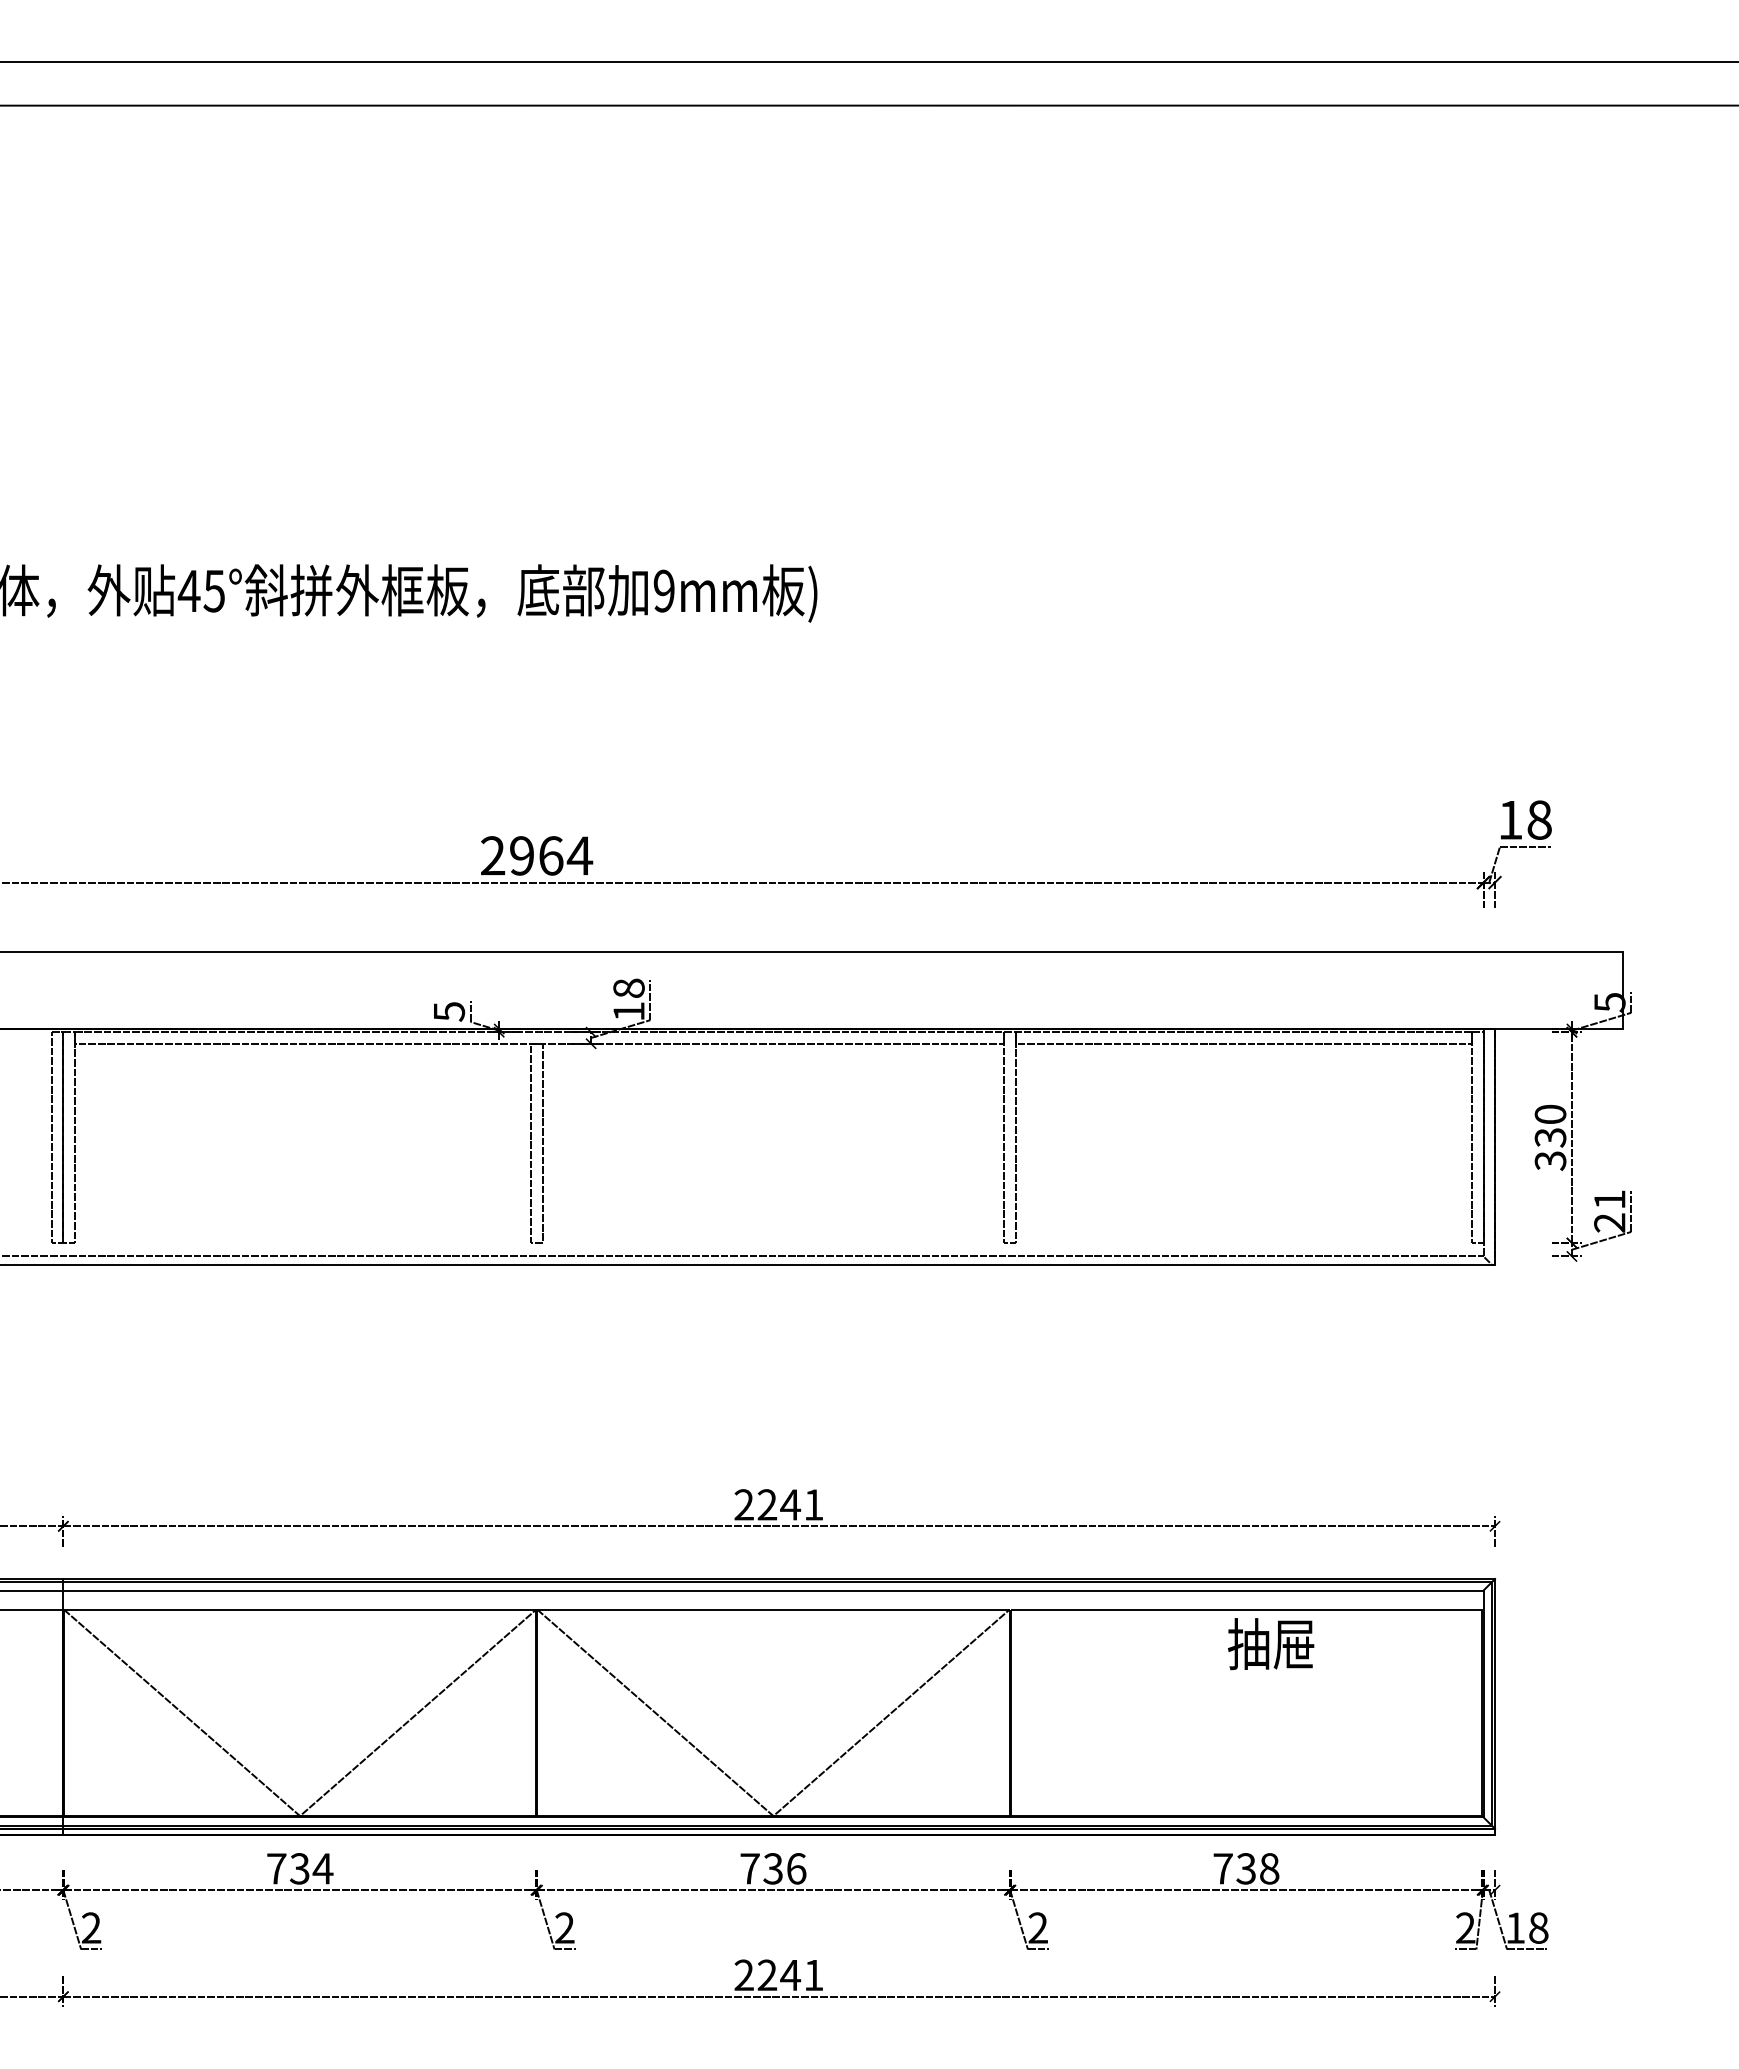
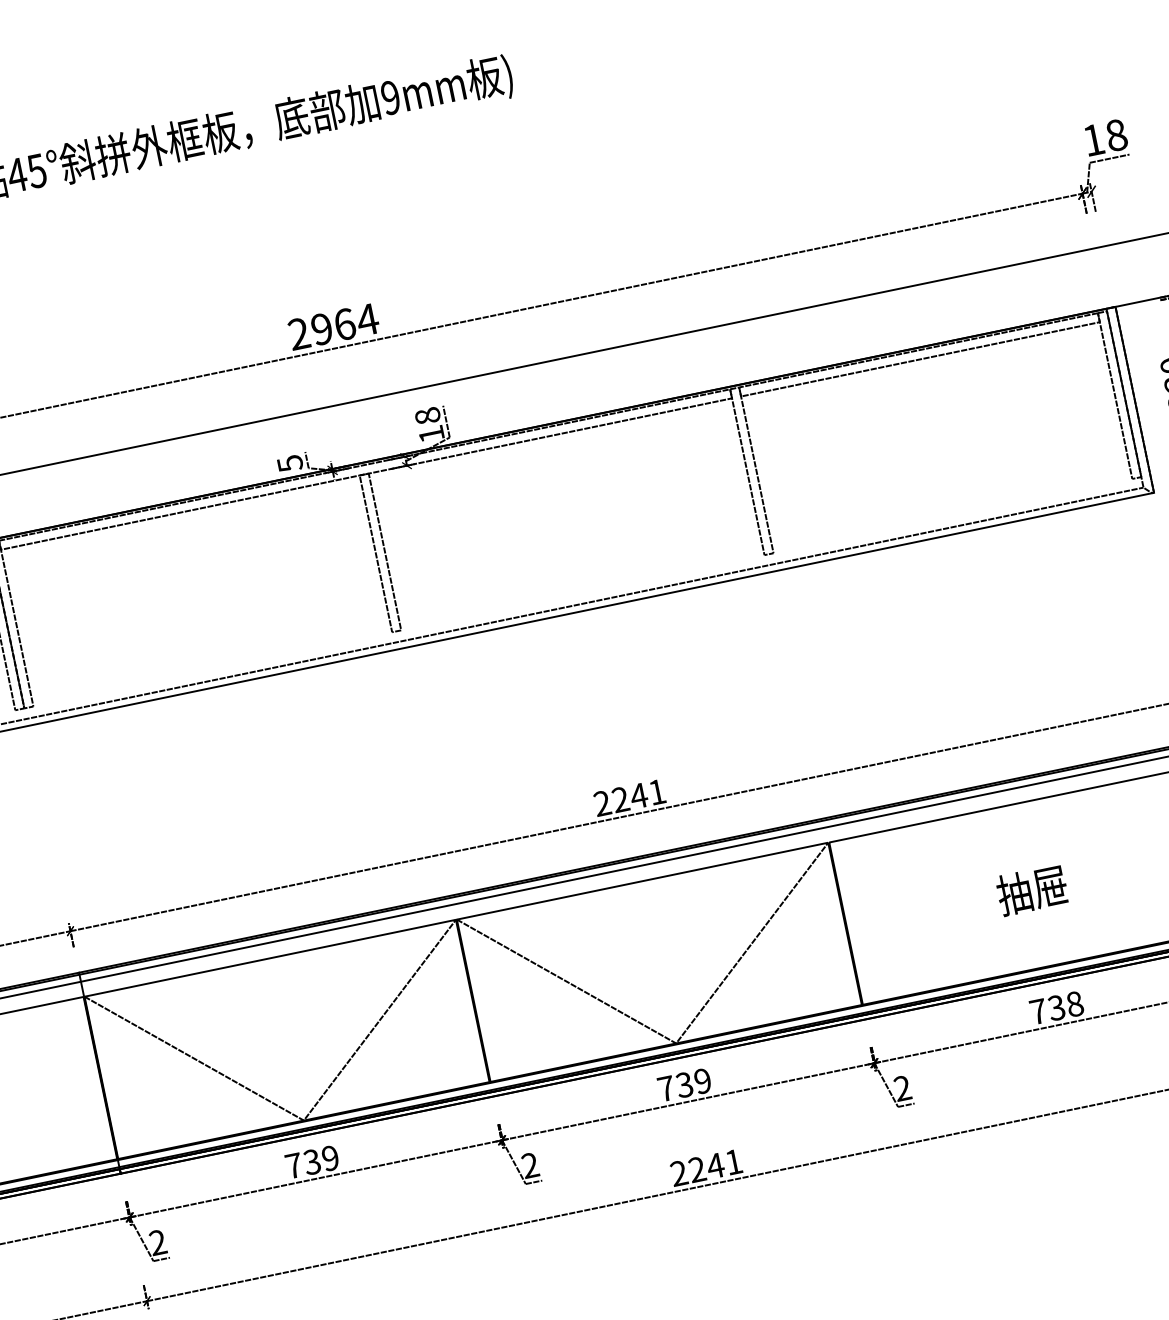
text: (1271, 1644) -> (1032, 890), moved
text: (322, 1868) -> (330, 1158), 734 -> 739
text: (796, 1868) -> (702, 1080), 736 -> 739

